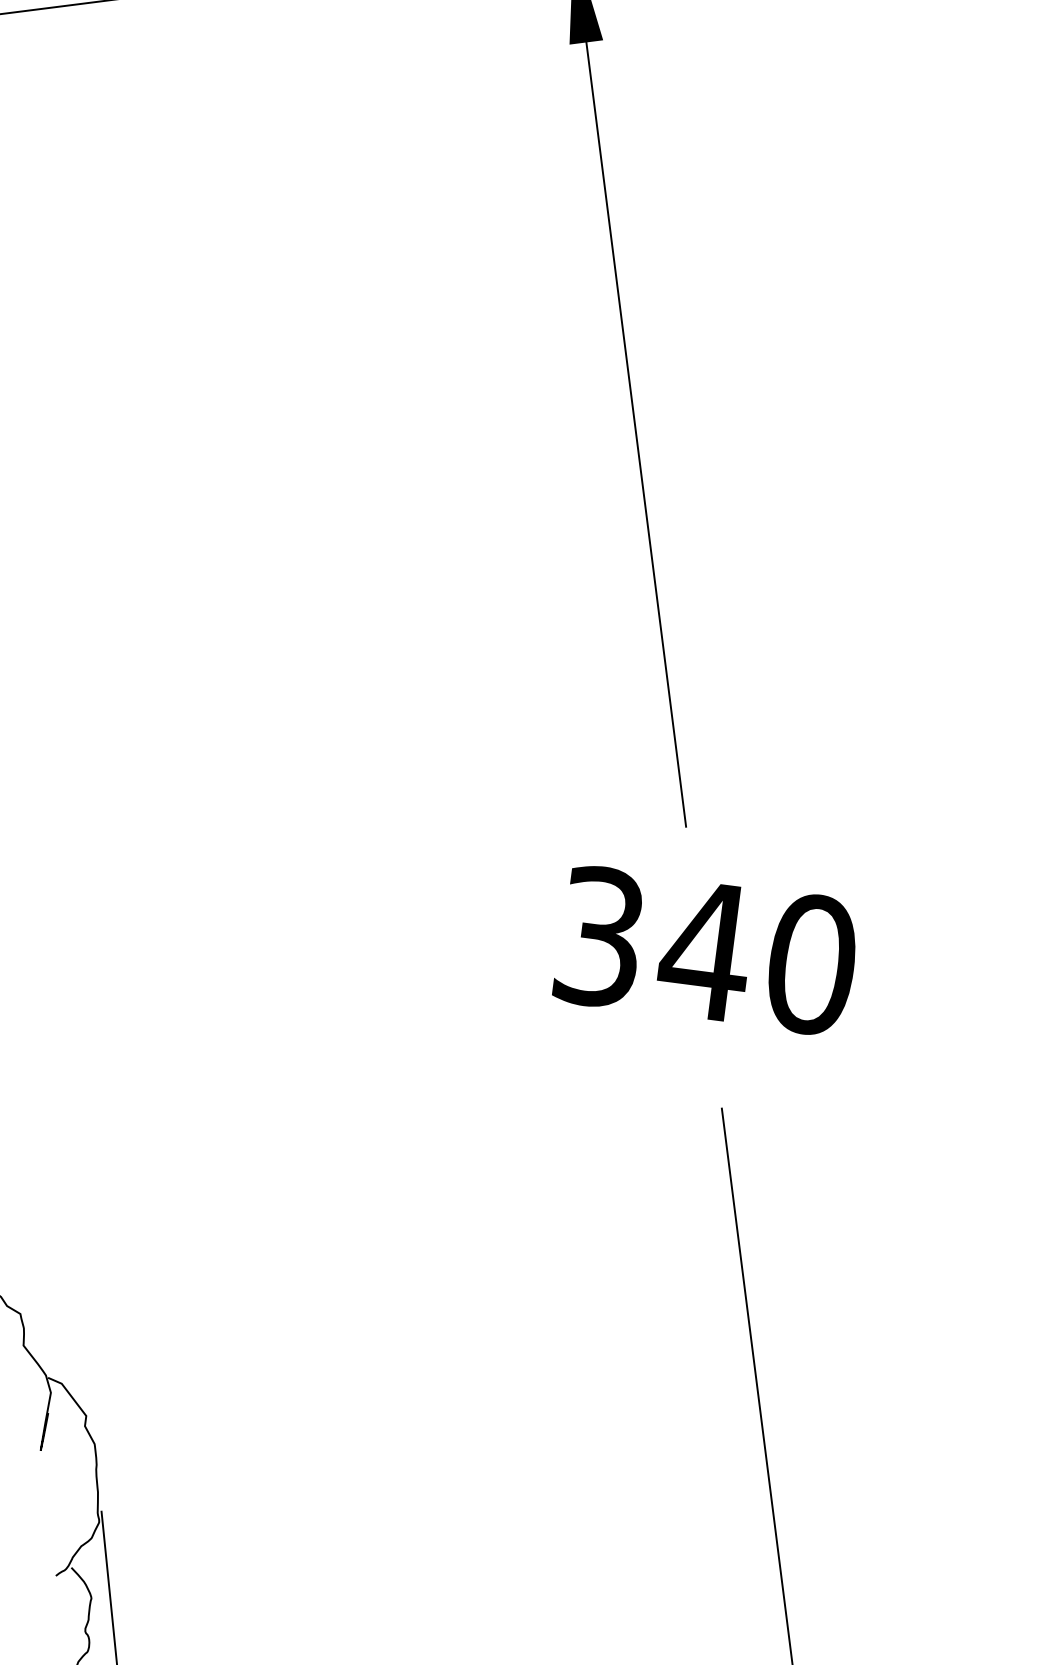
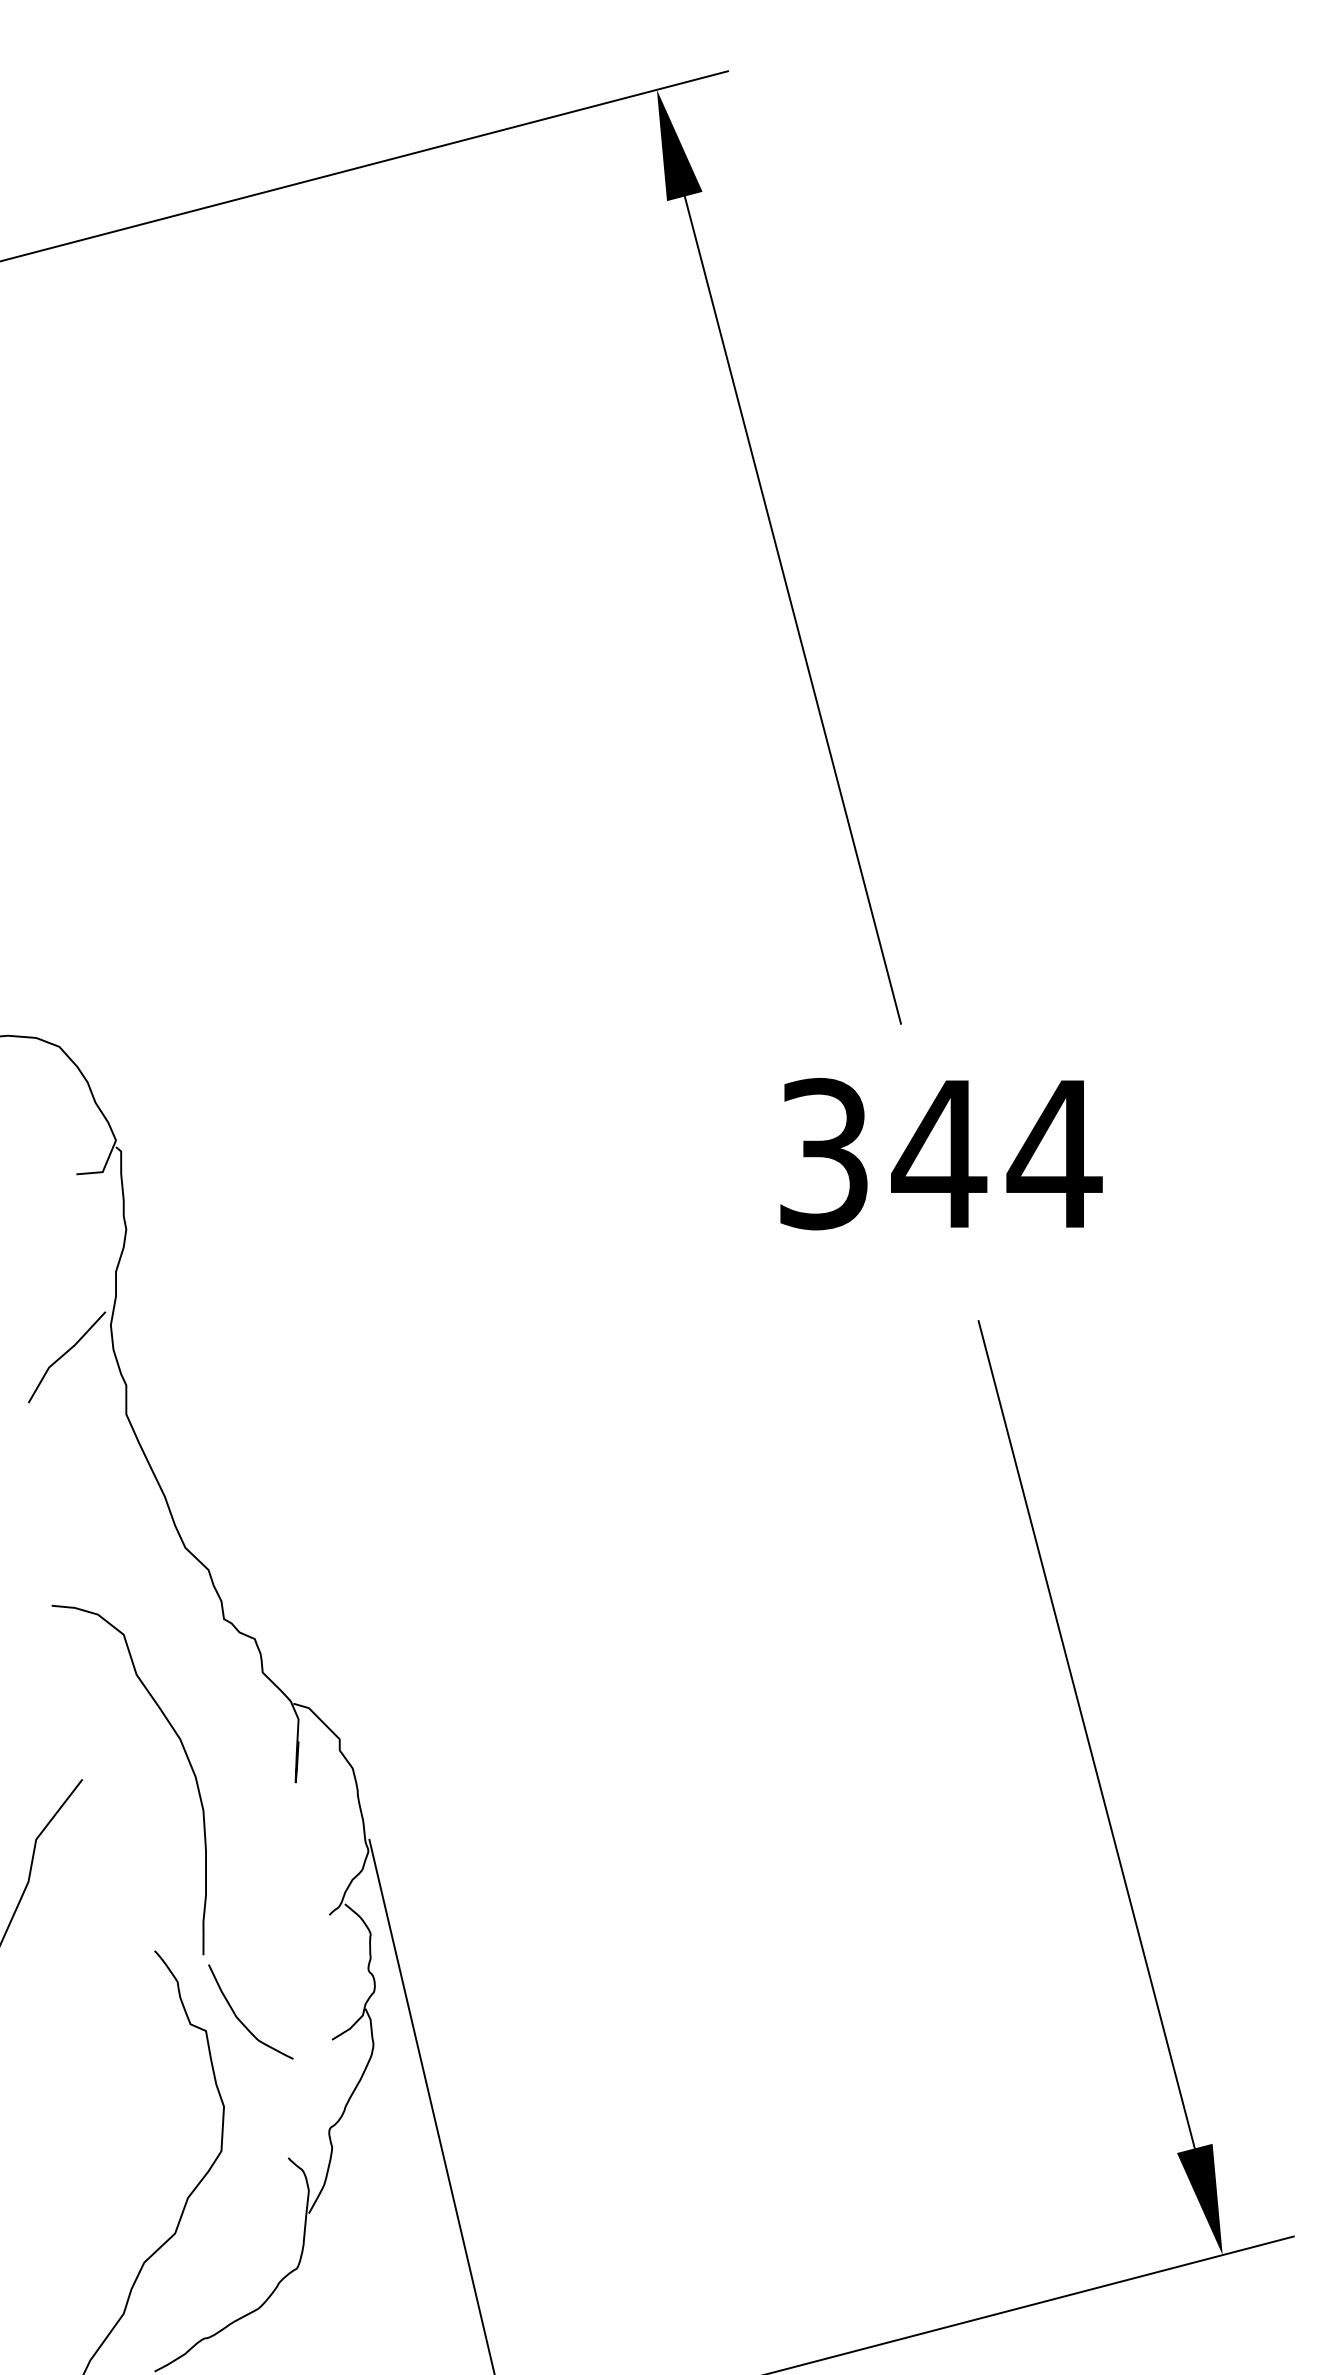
text: (811, 963) -> (1054, 1153), 340 -> 344

